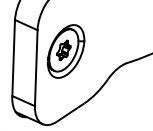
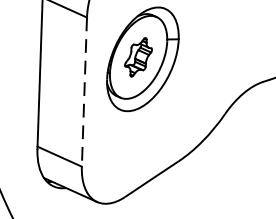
line: (36, 68) -> (84, 92), solid -> dashed

